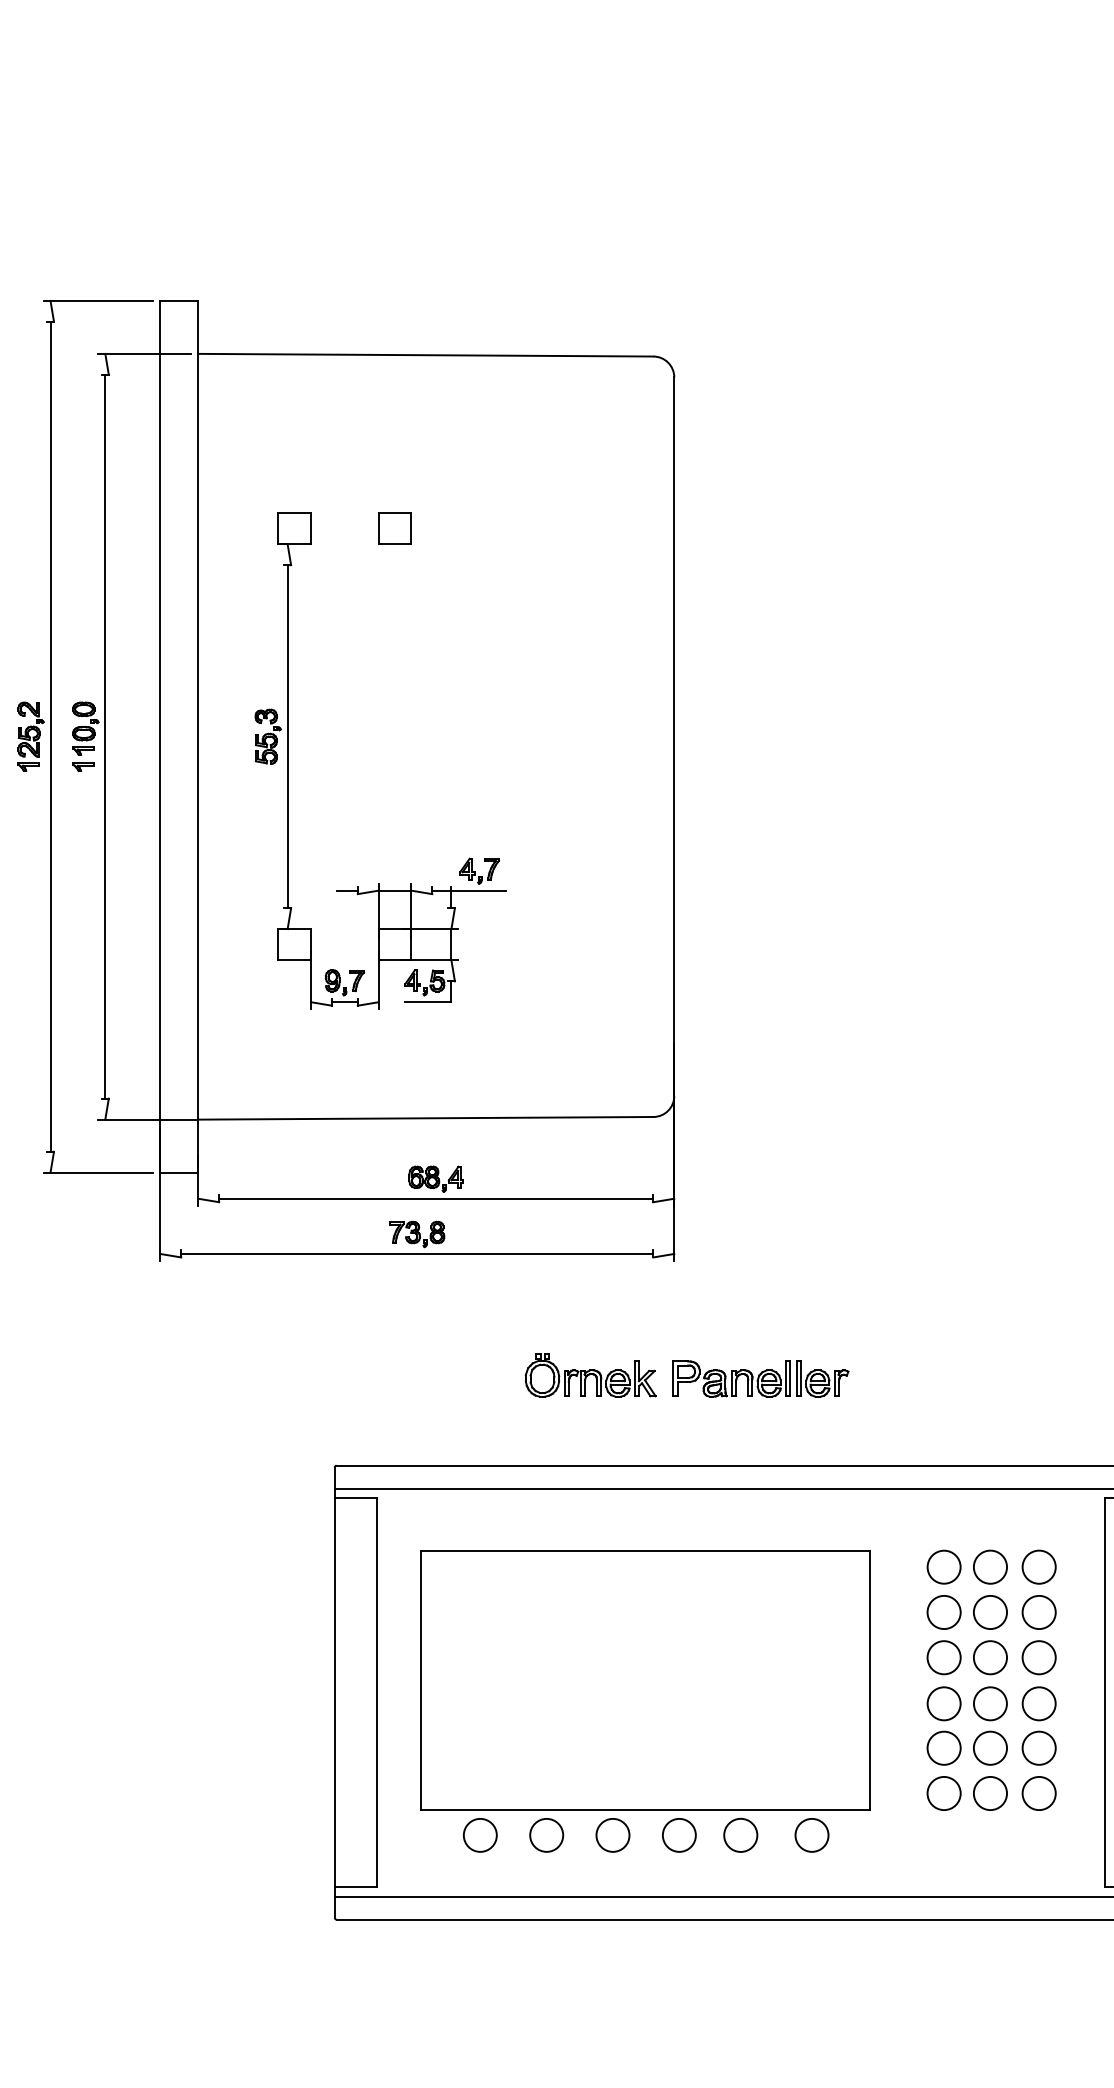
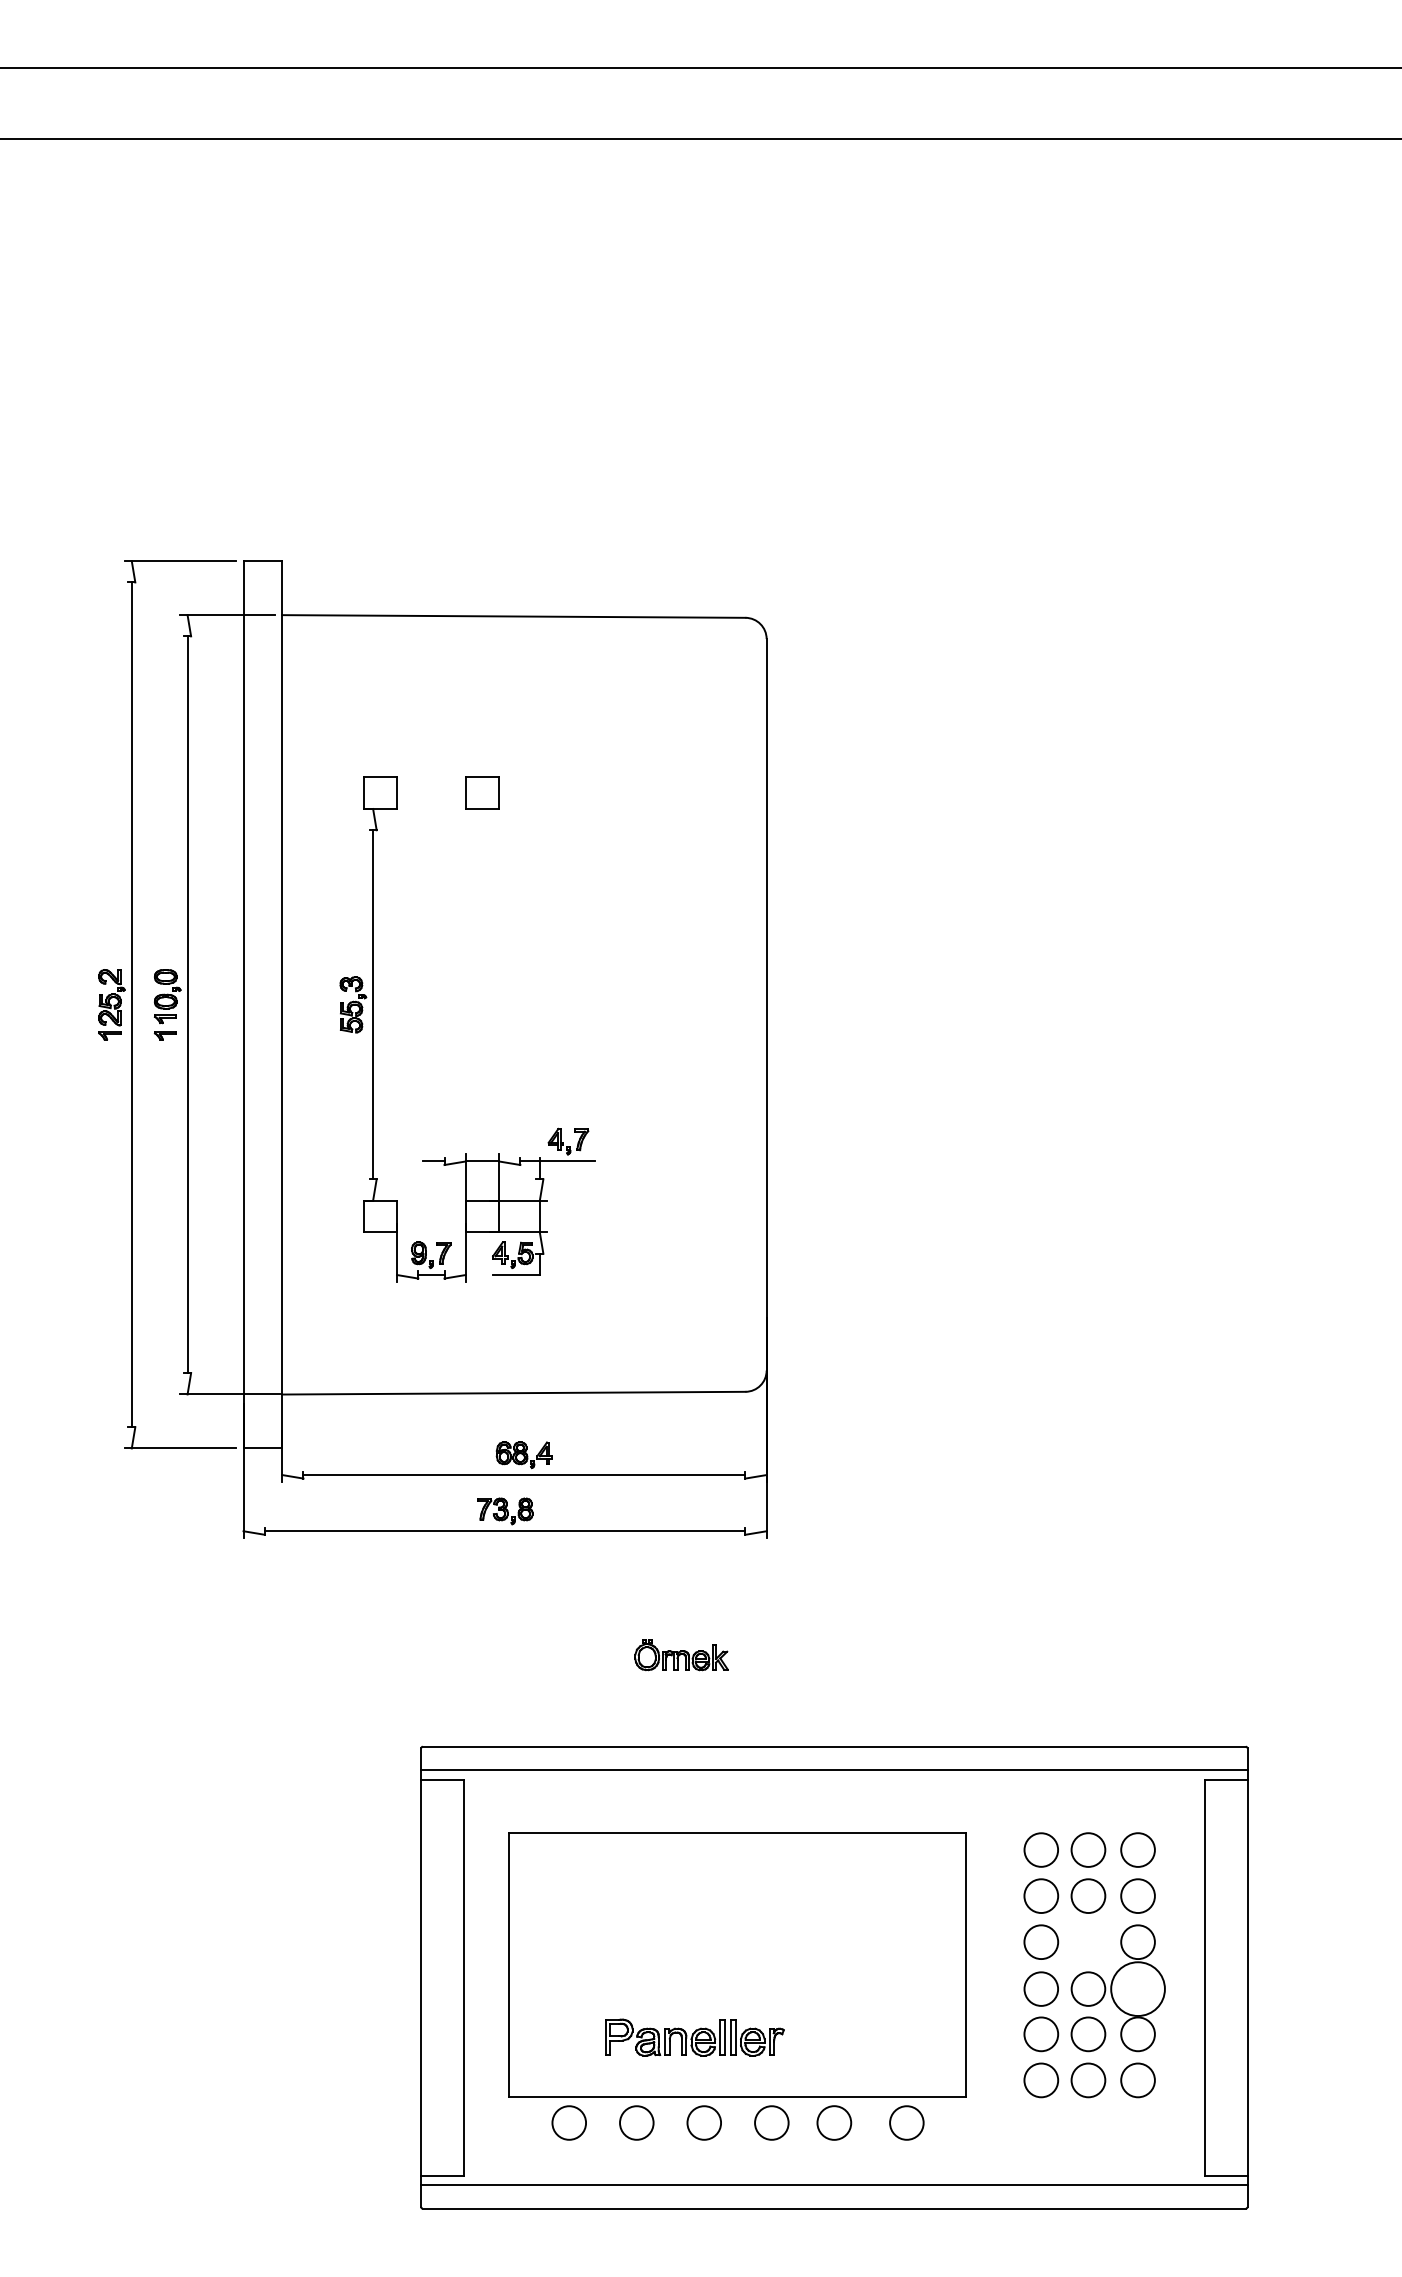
part: (590, 1375) -> (681, 1654), size x0.7
part: (760, 1378) -> (694, 2037), moved
circle: (990, 1657) -> (1088, 1941), removed
circle: (1038, 1703) -> (1137, 1988), size x1.6

